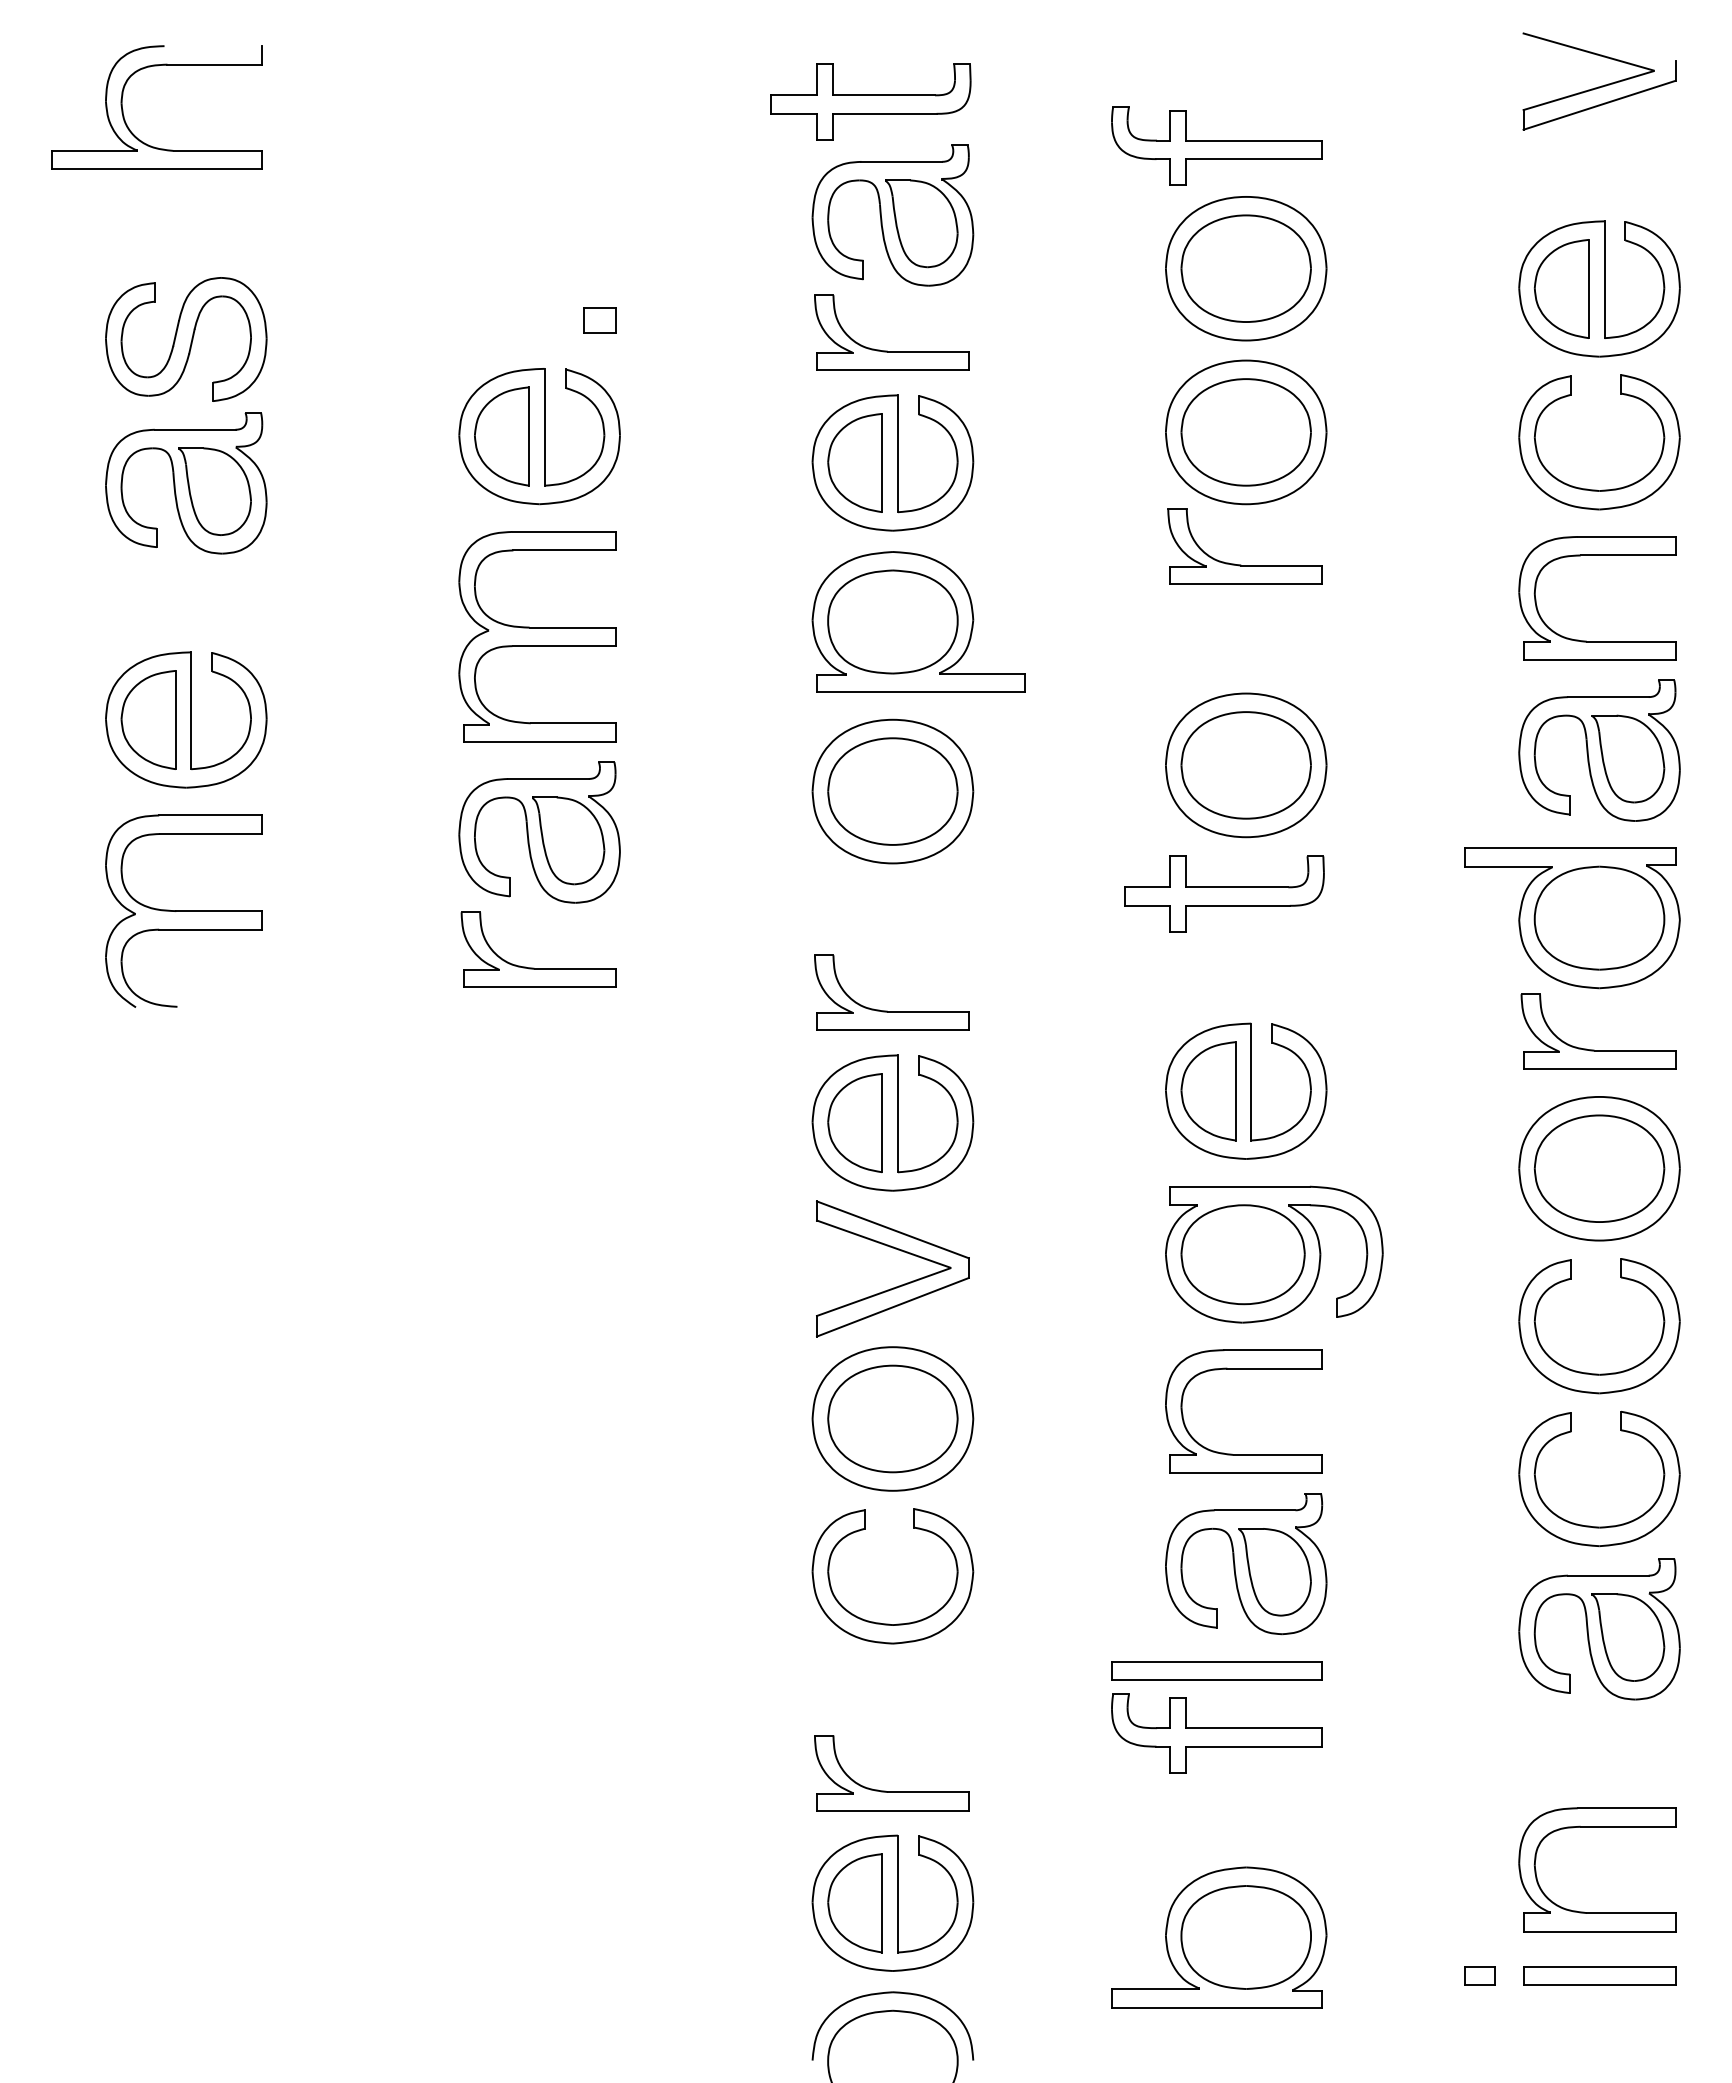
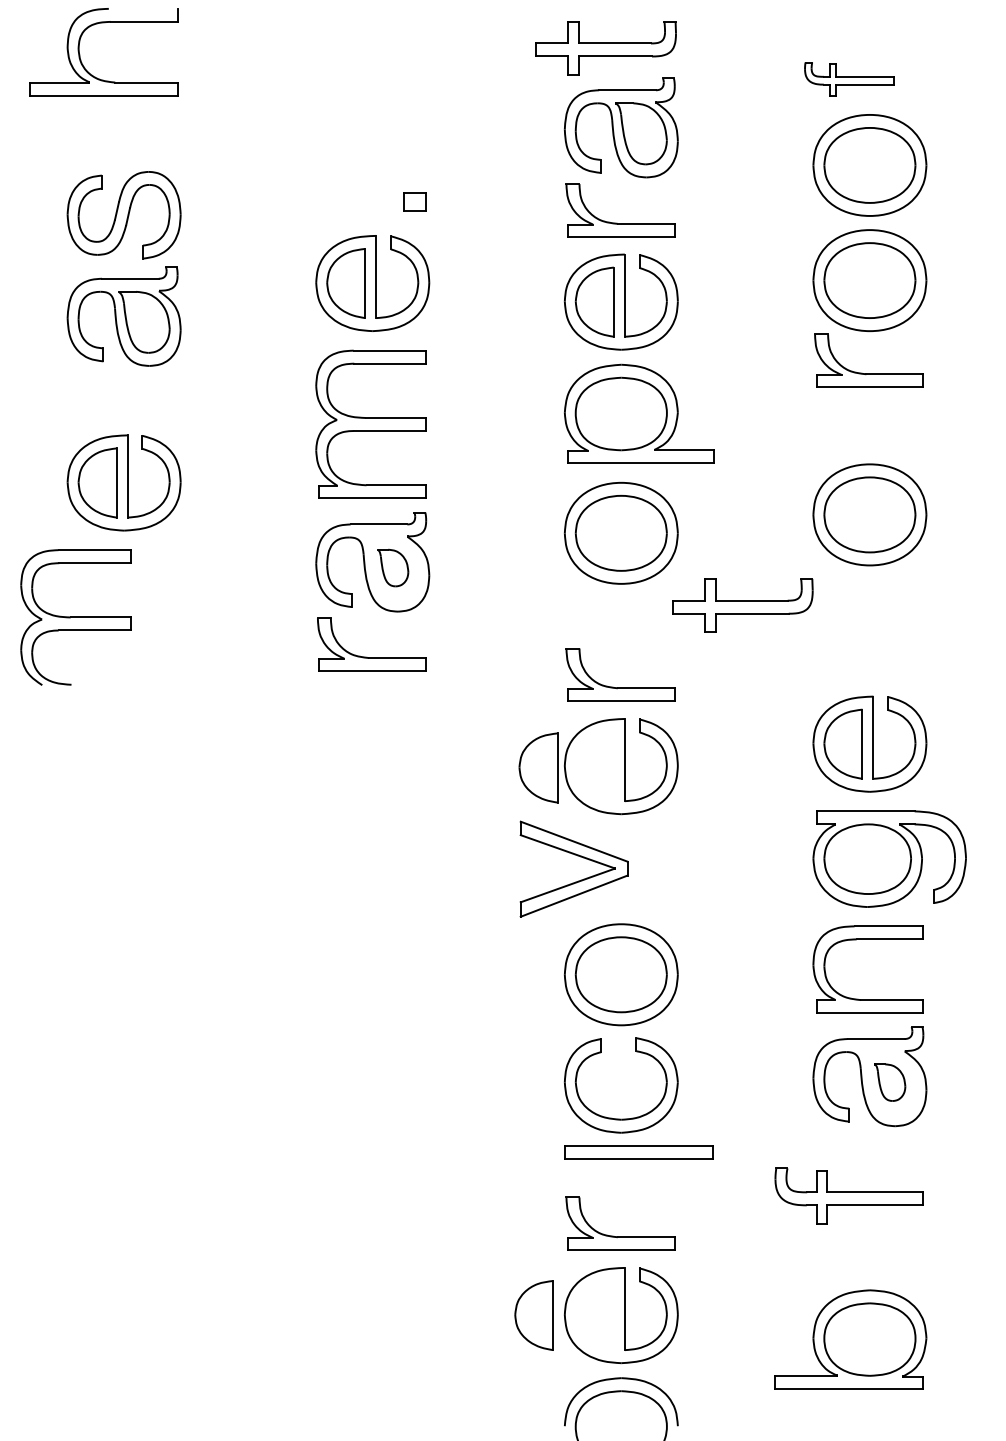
part: (1216, 145) -> (849, 78), size x0.6
part: (568, 840) -> (393, 567), size x0.6
part: (1224, 893) -> (742, 605), moved
part: (183, 910) -> (75, 617), moved
part: (854, 1123) -> (538, 768), moved
part: (898, 1285) -> (578, 880), moved
part: (1274, 1572) -> (889, 1082), size x0.6
part: (1216, 1670) -> (638, 1151), moved
part: (854, 1903) -> (533, 1315), moved

